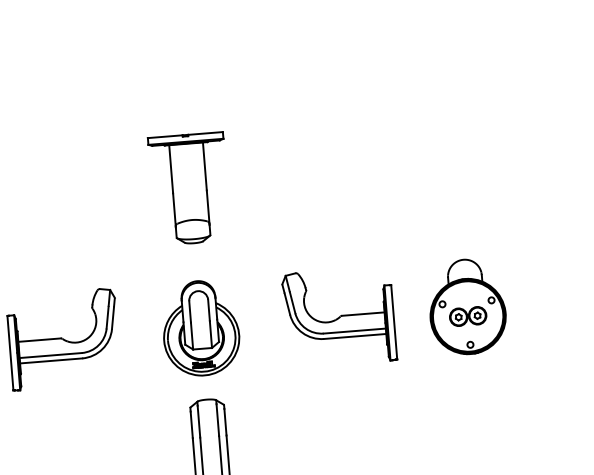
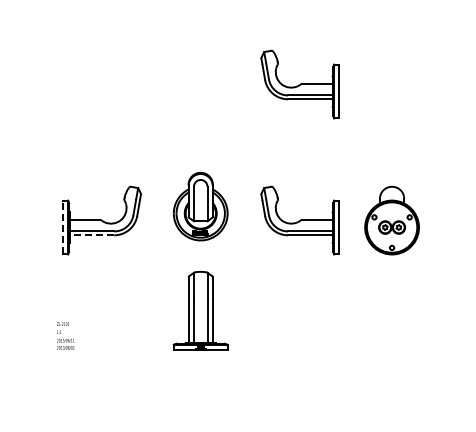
part: (323, 127) -> (299, 84), added
part: (189, 188) -> (200, 120), removed
part: (200, 328) -> (200, 206), moved
line: (10, 353) -> (63, 227), solid -> dashed
line: (50, 361) -> (91, 235), solid -> dashed

